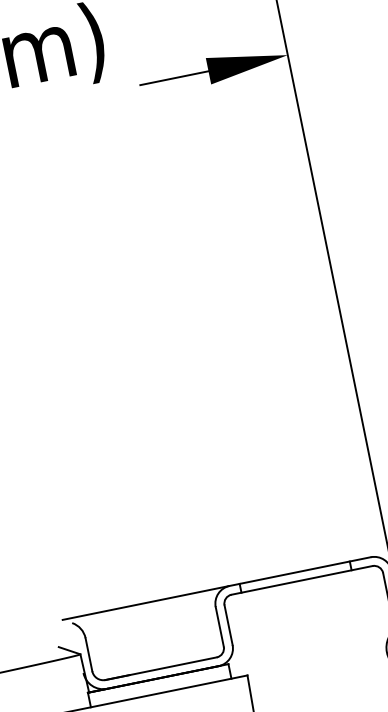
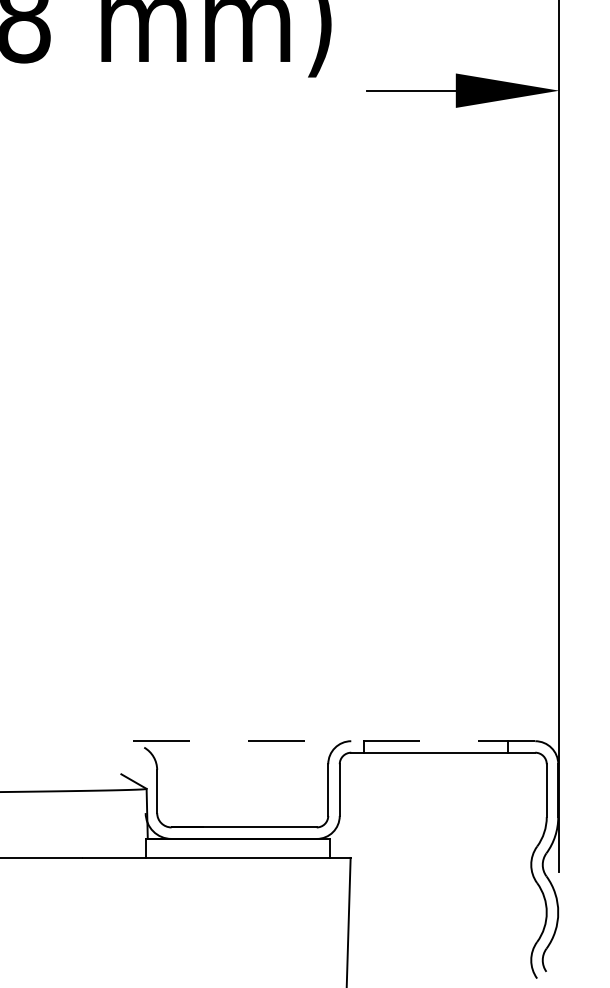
line: (216, 588) -> (333, 741), solid -> dashed

